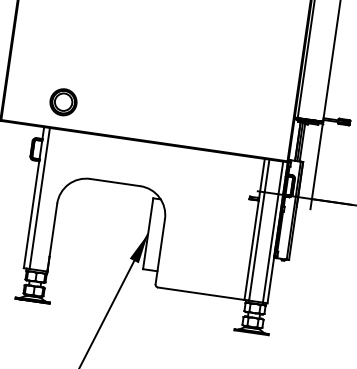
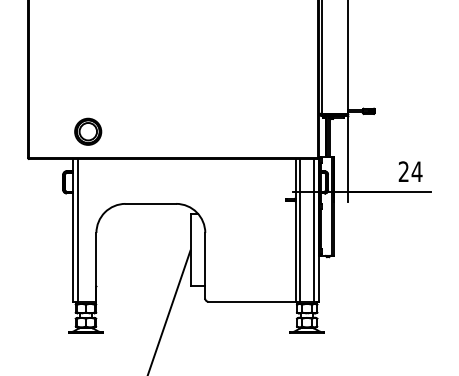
fill: (138, 247) -> (183, 264), removed

